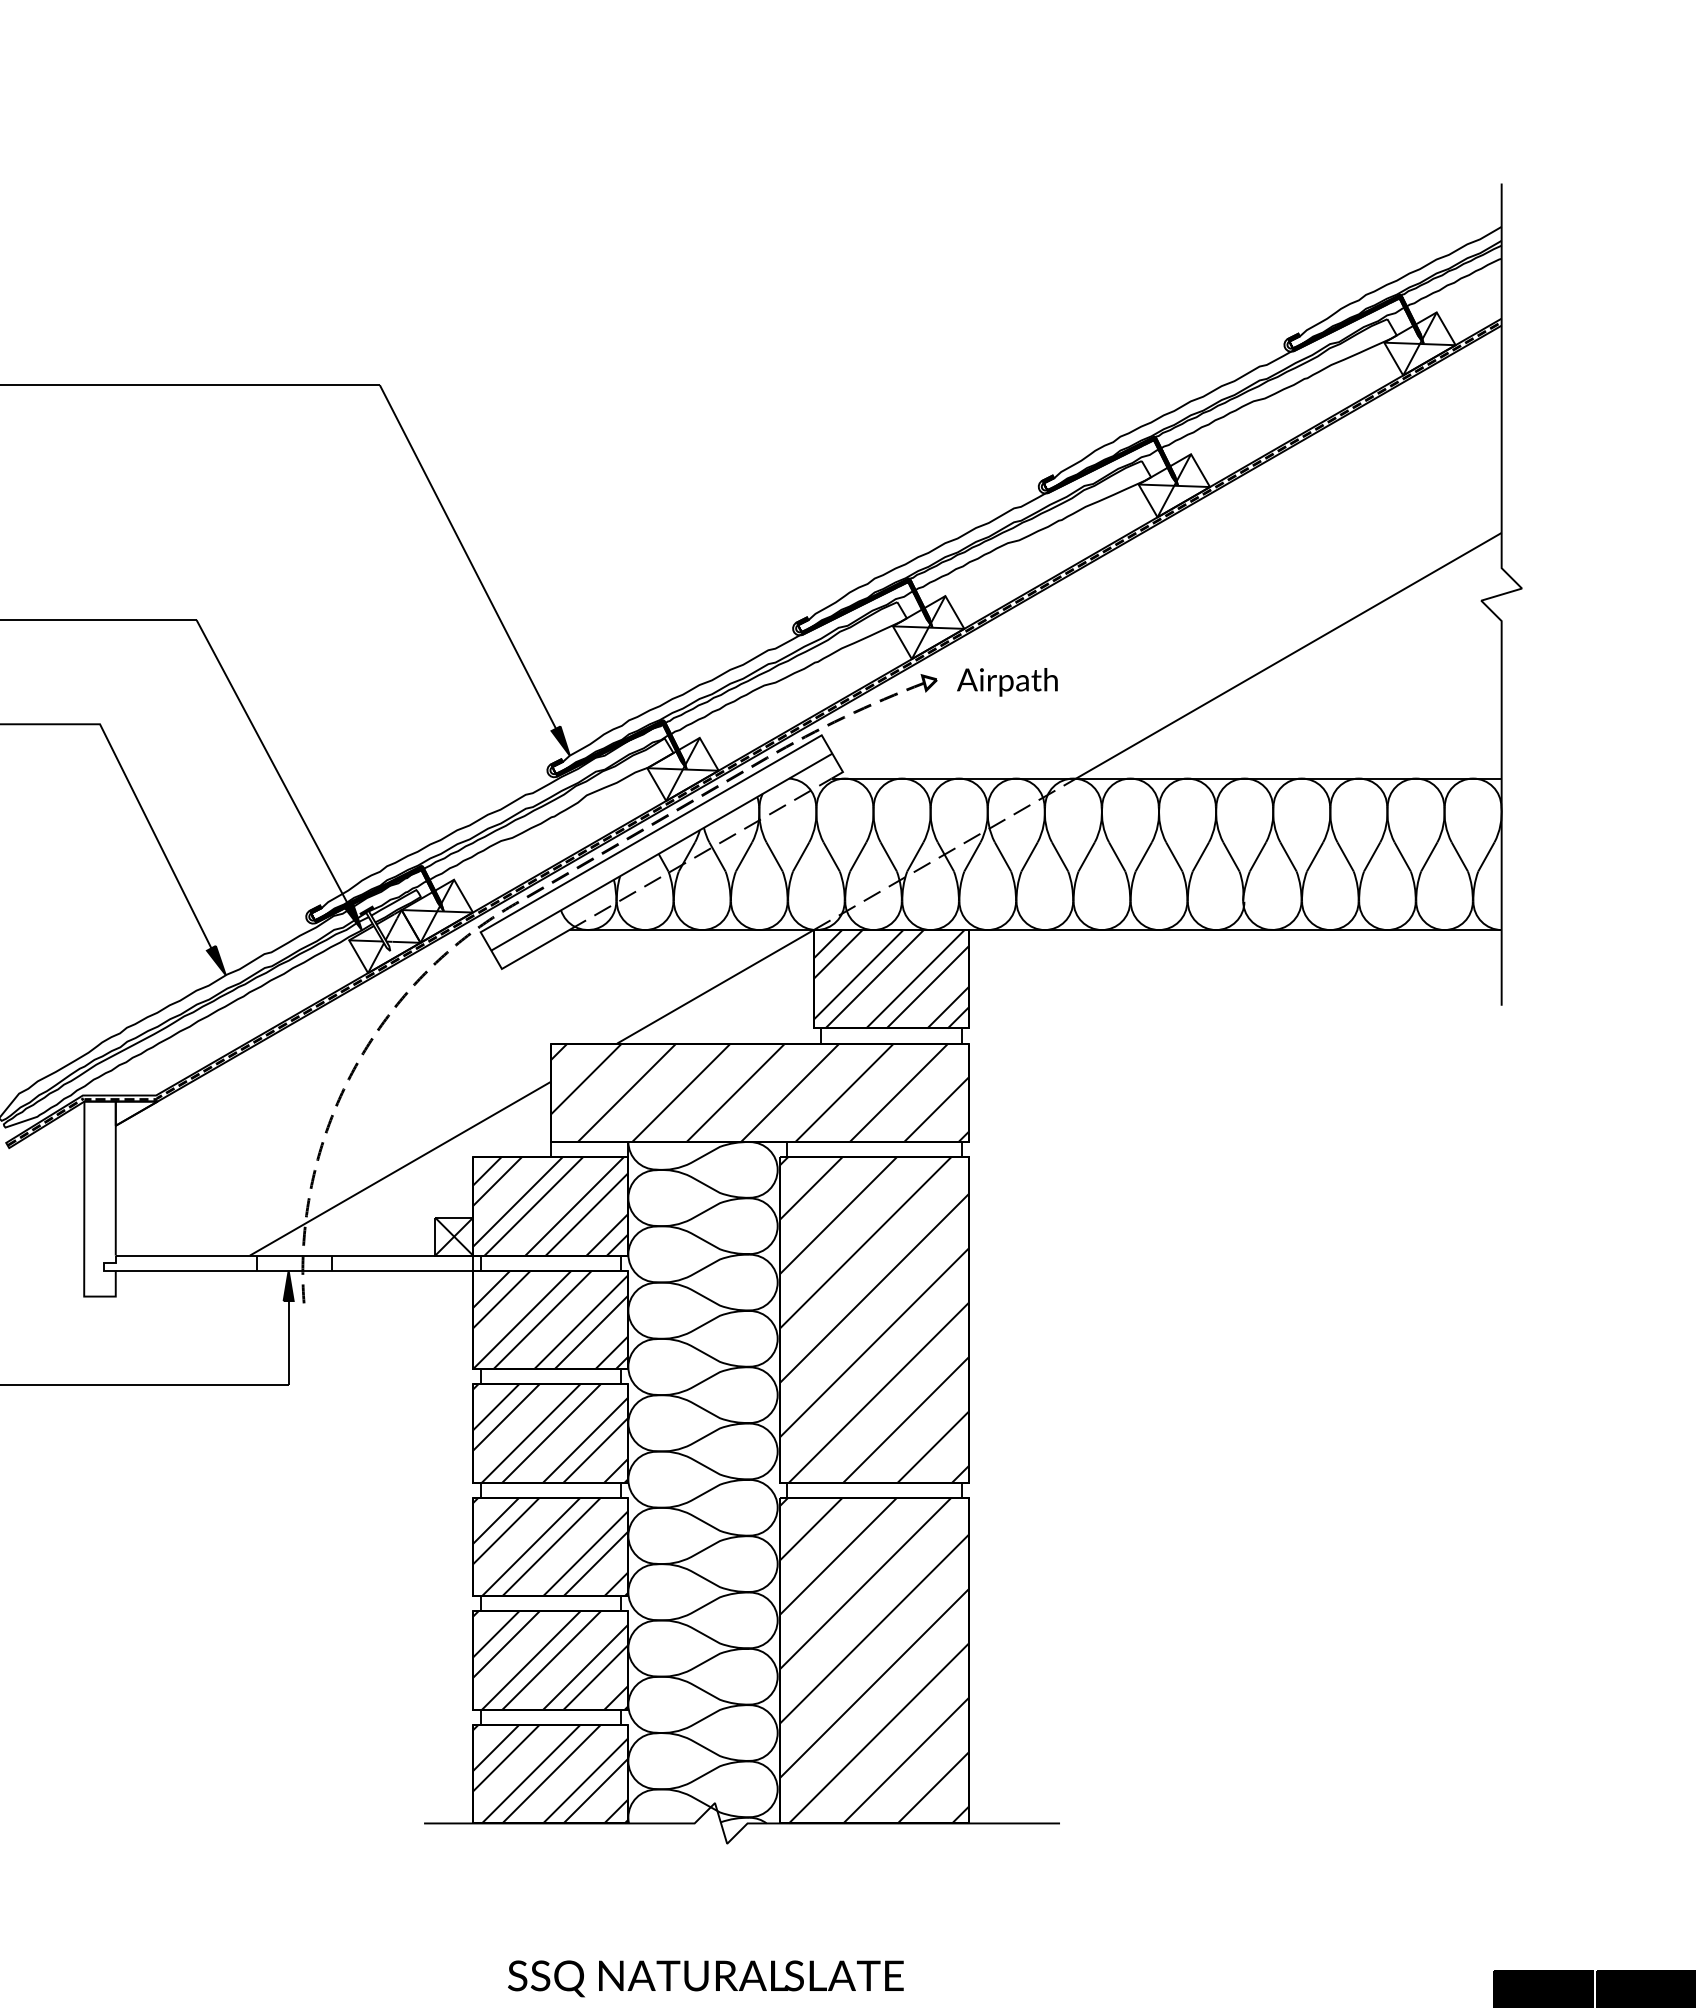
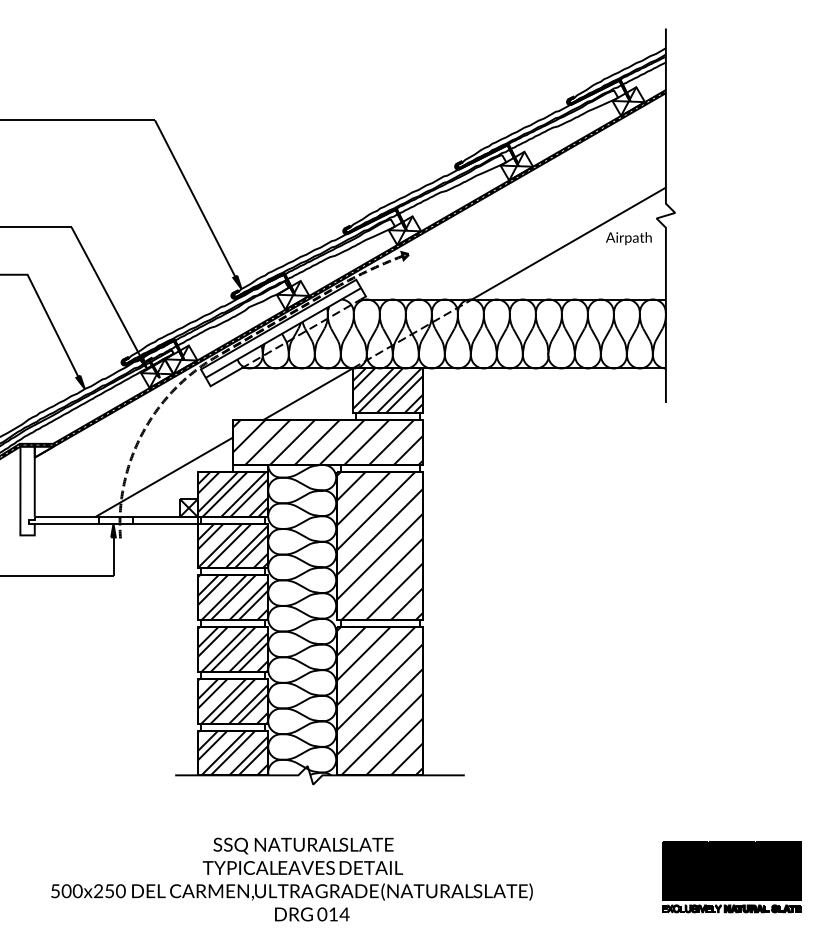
text: (1006, 681) -> (628, 238), moved

